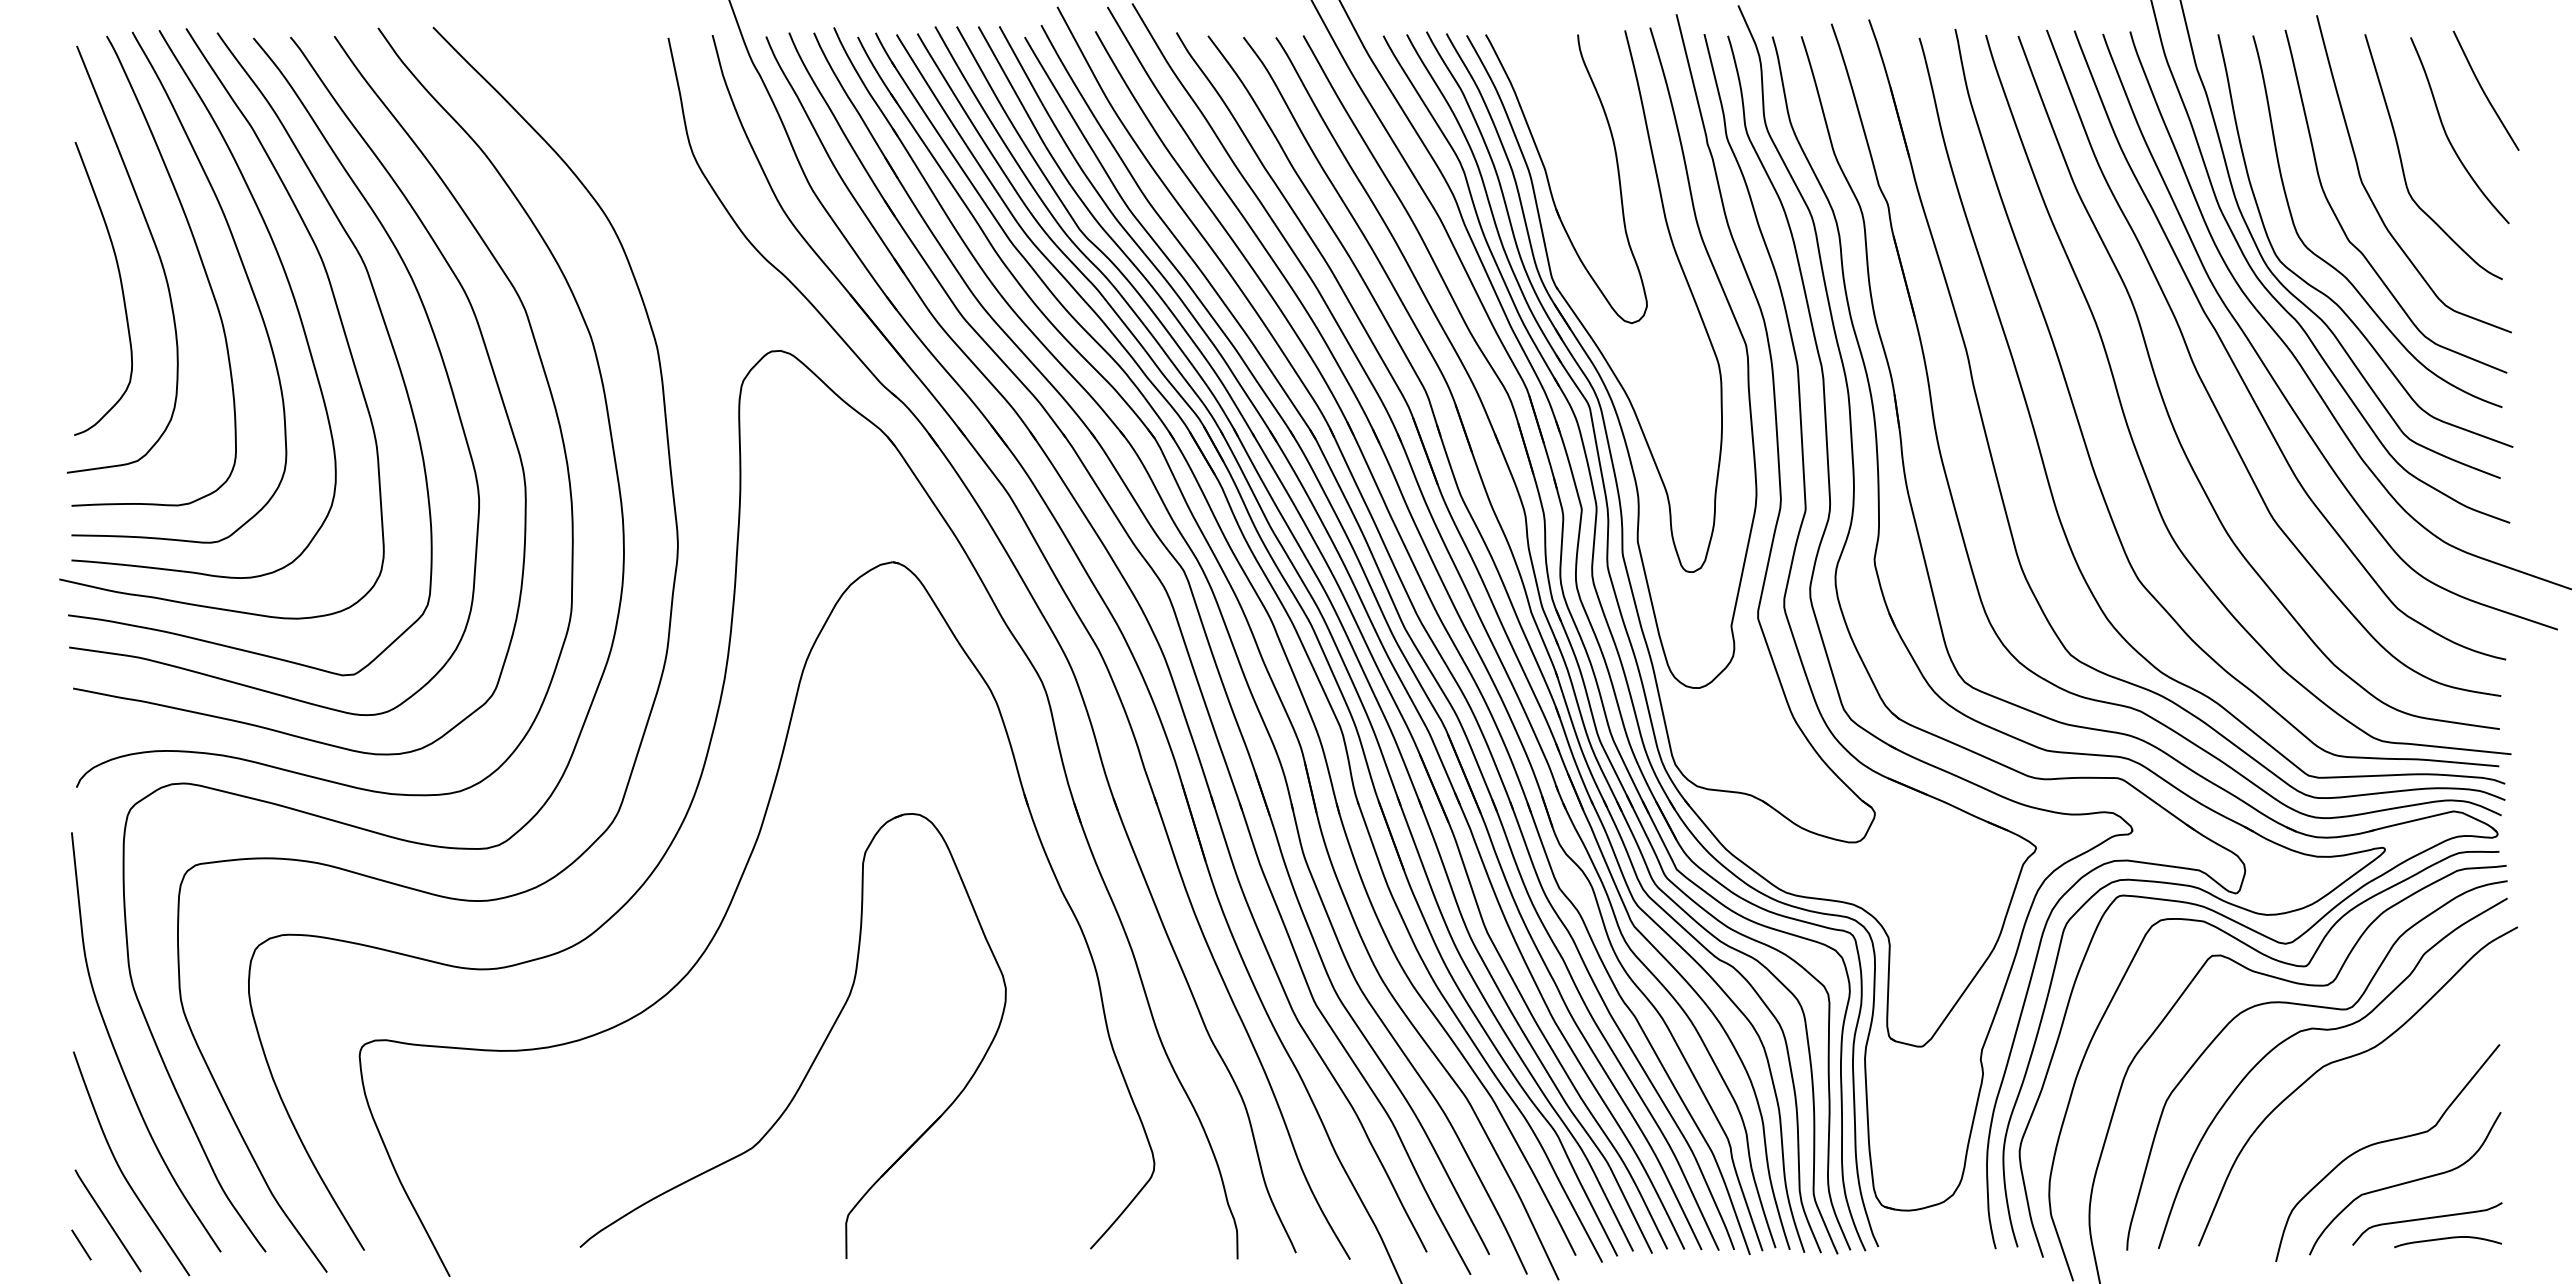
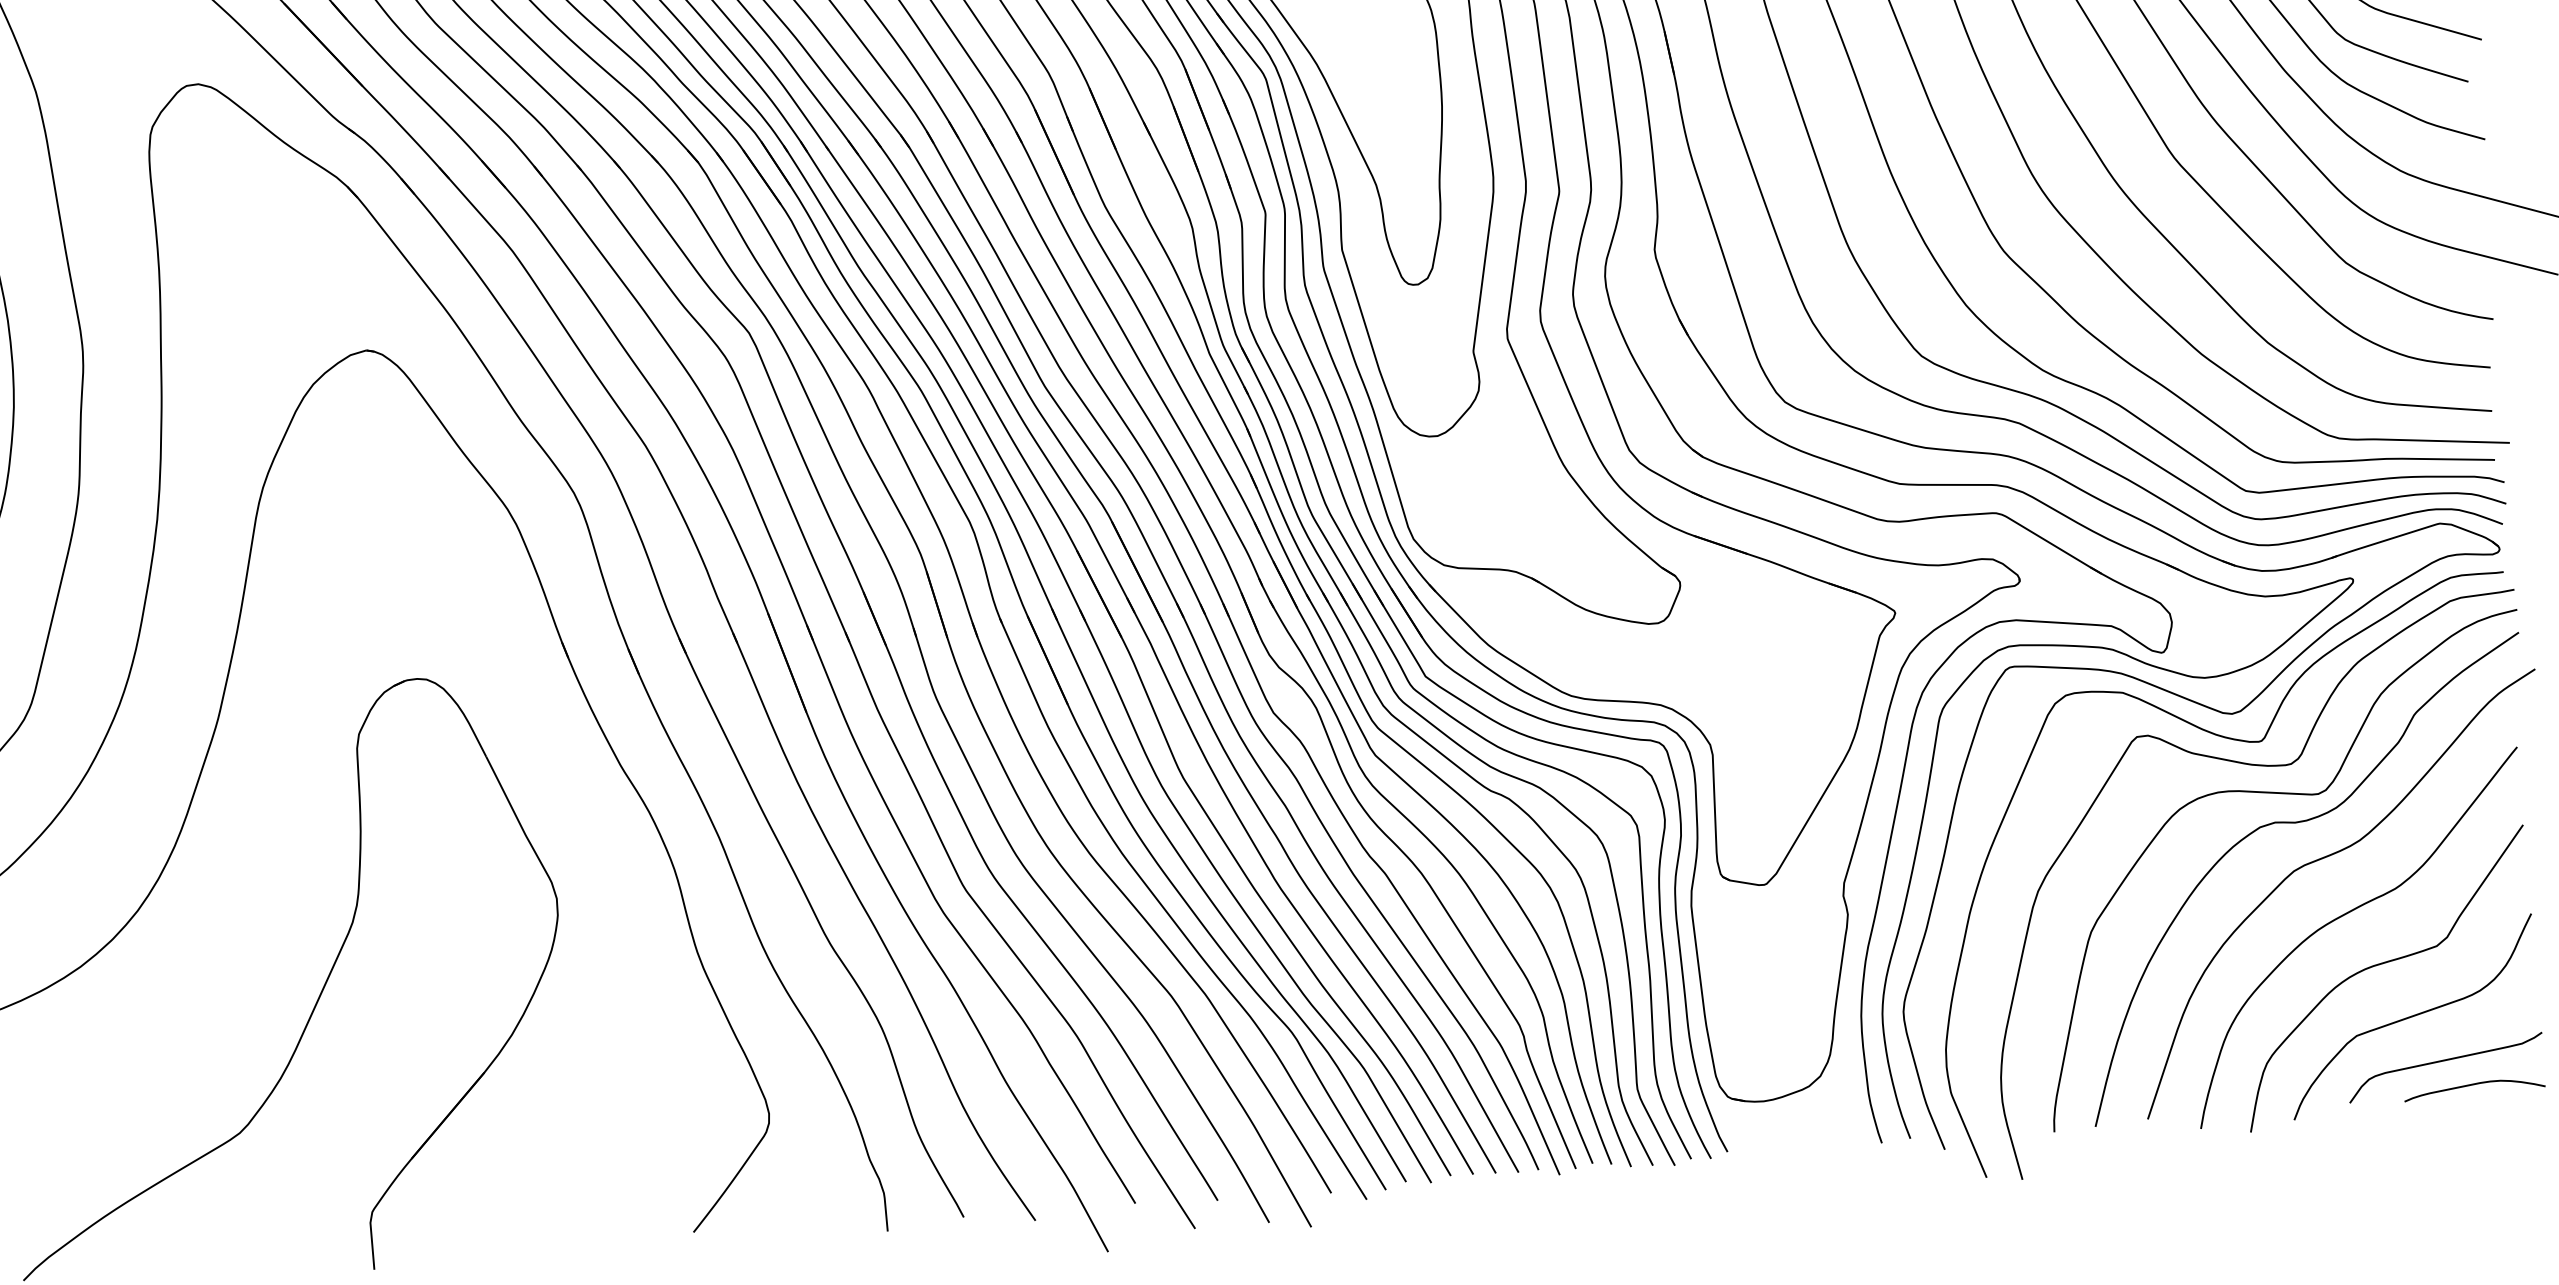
curve: (2359, 1103) -> (2344, 916), added

